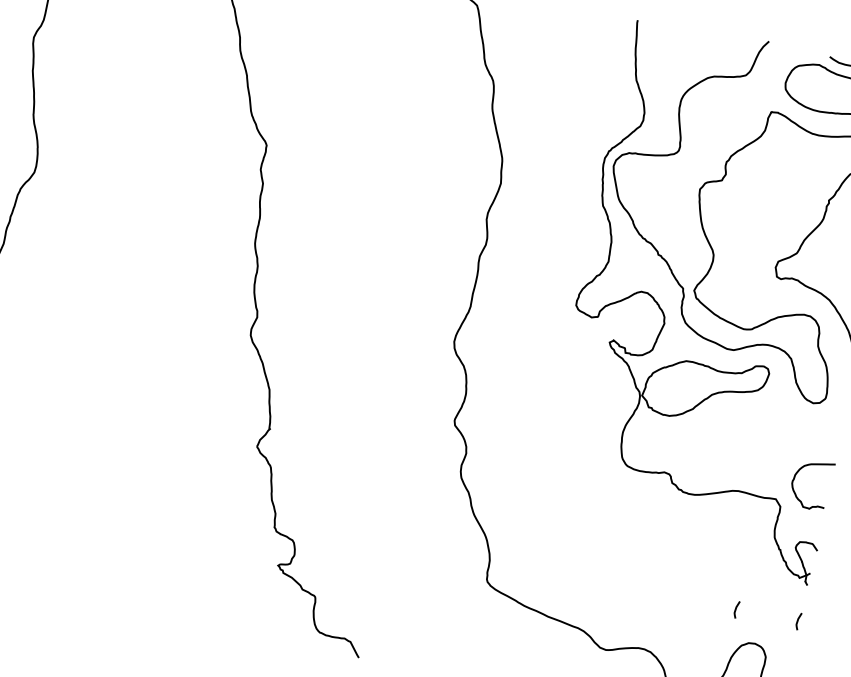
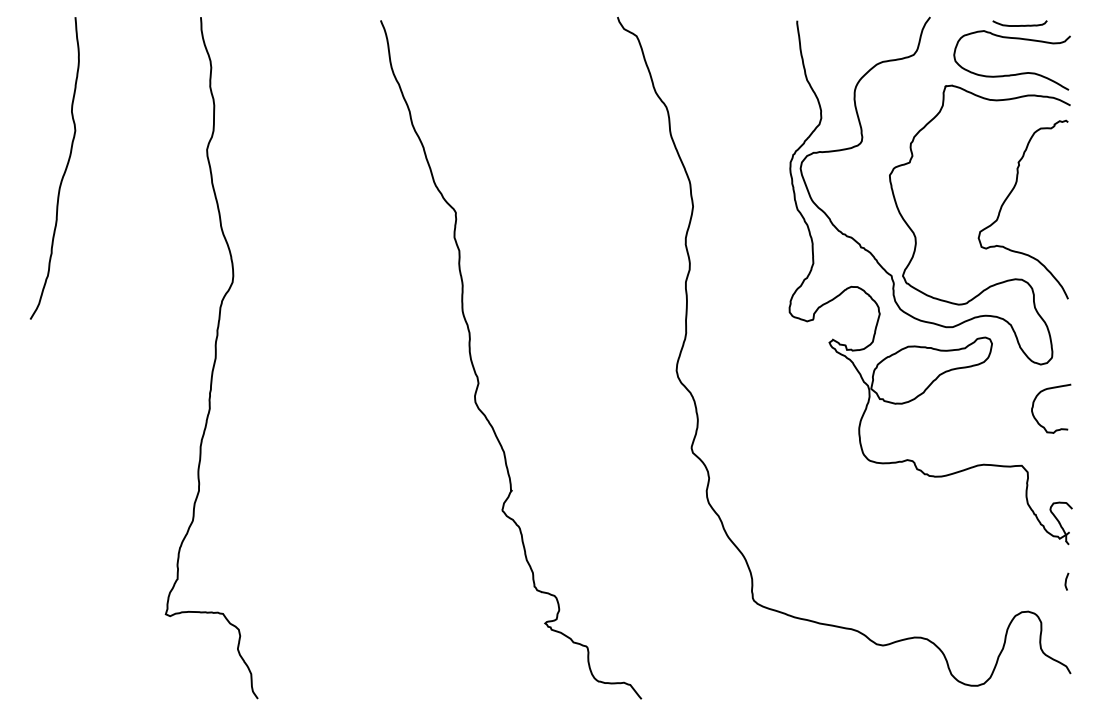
curve: (796, 476) -> (1034, 403), moved
curve: (736, 609) -> (1003, 581), removed

